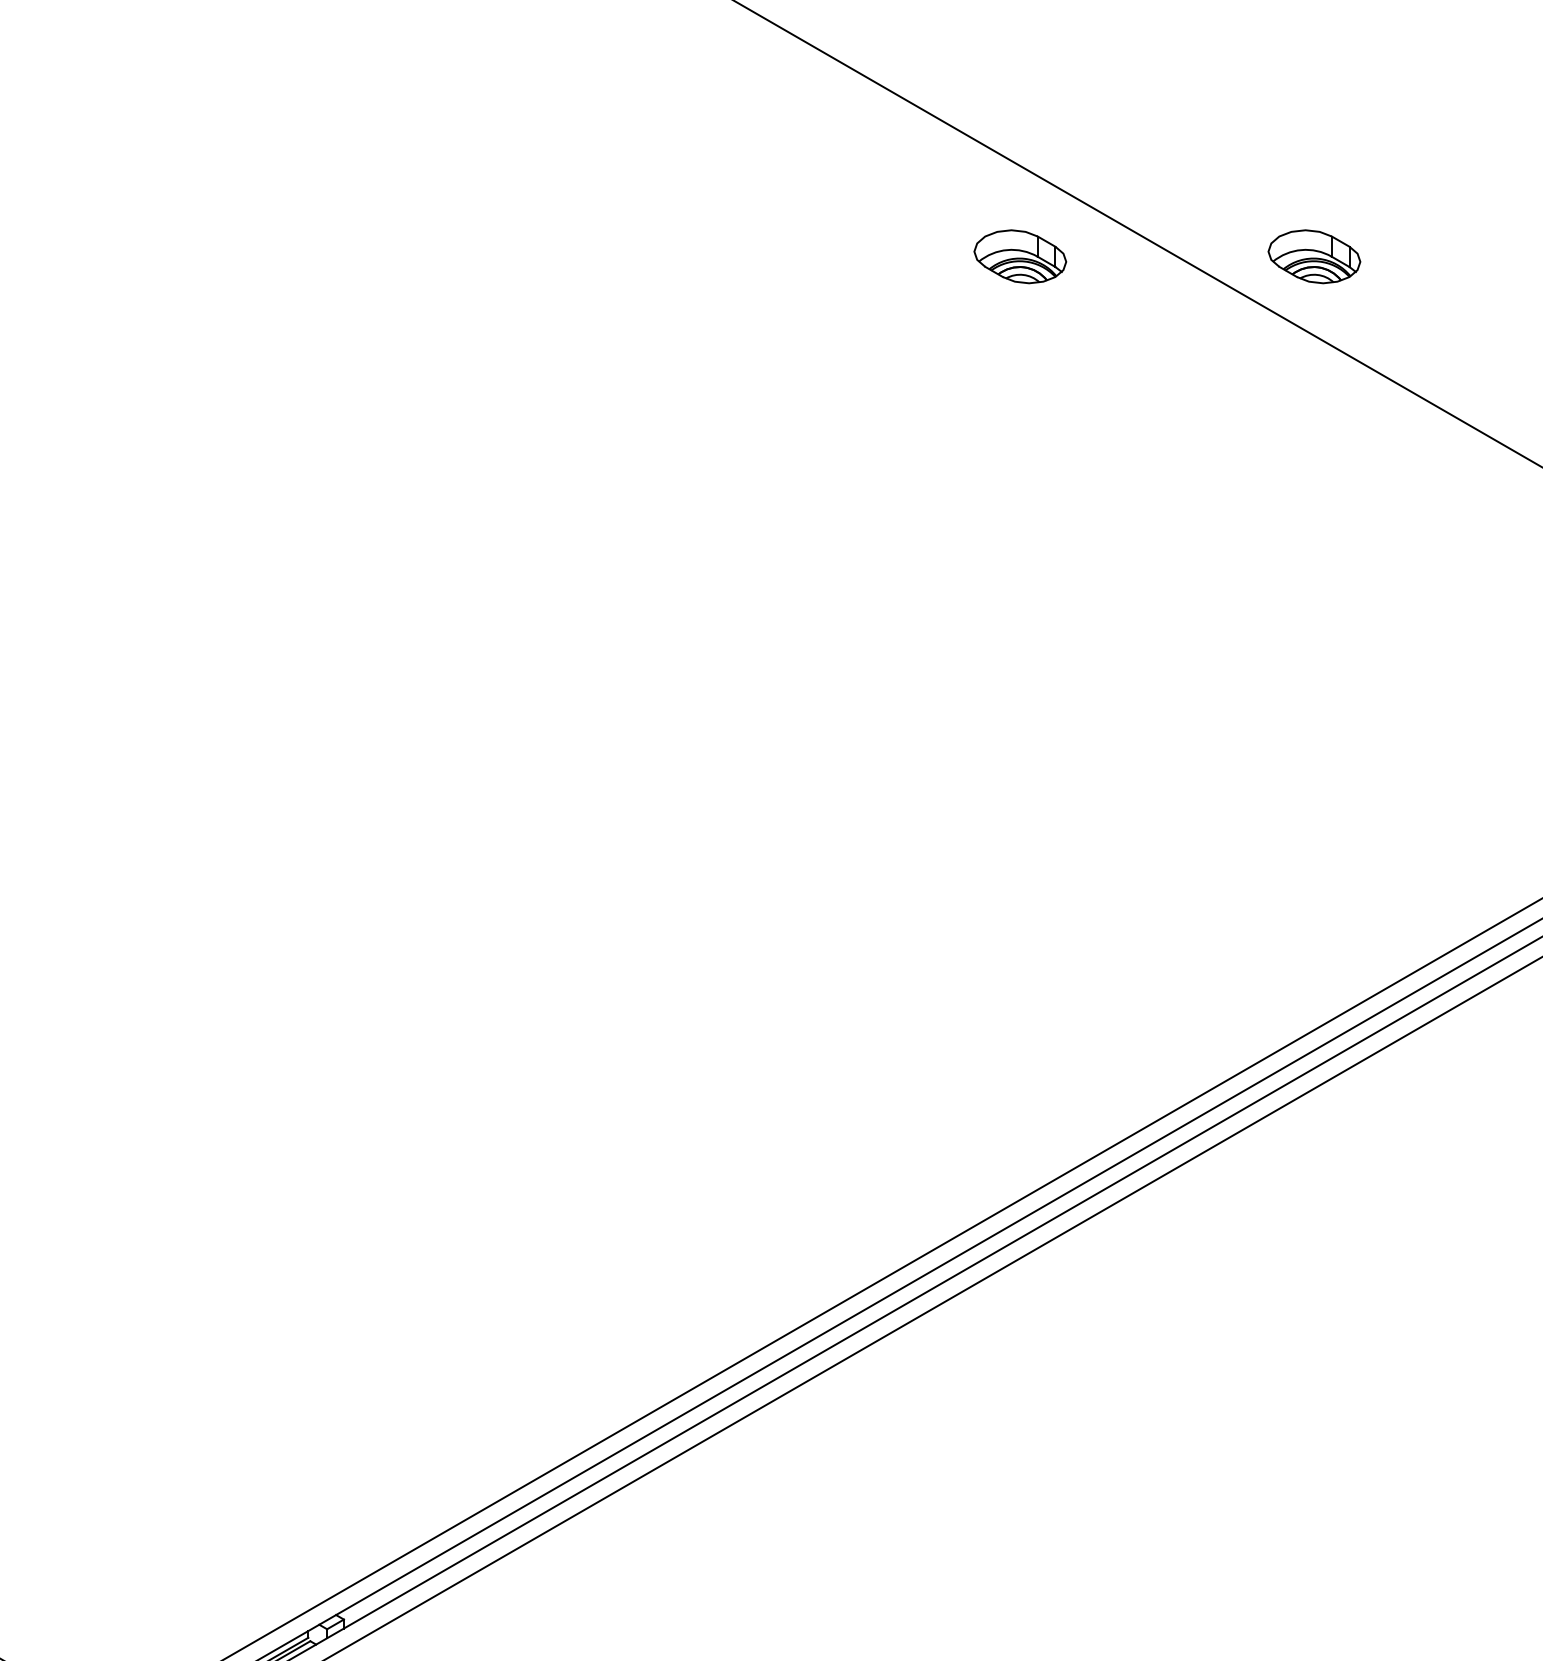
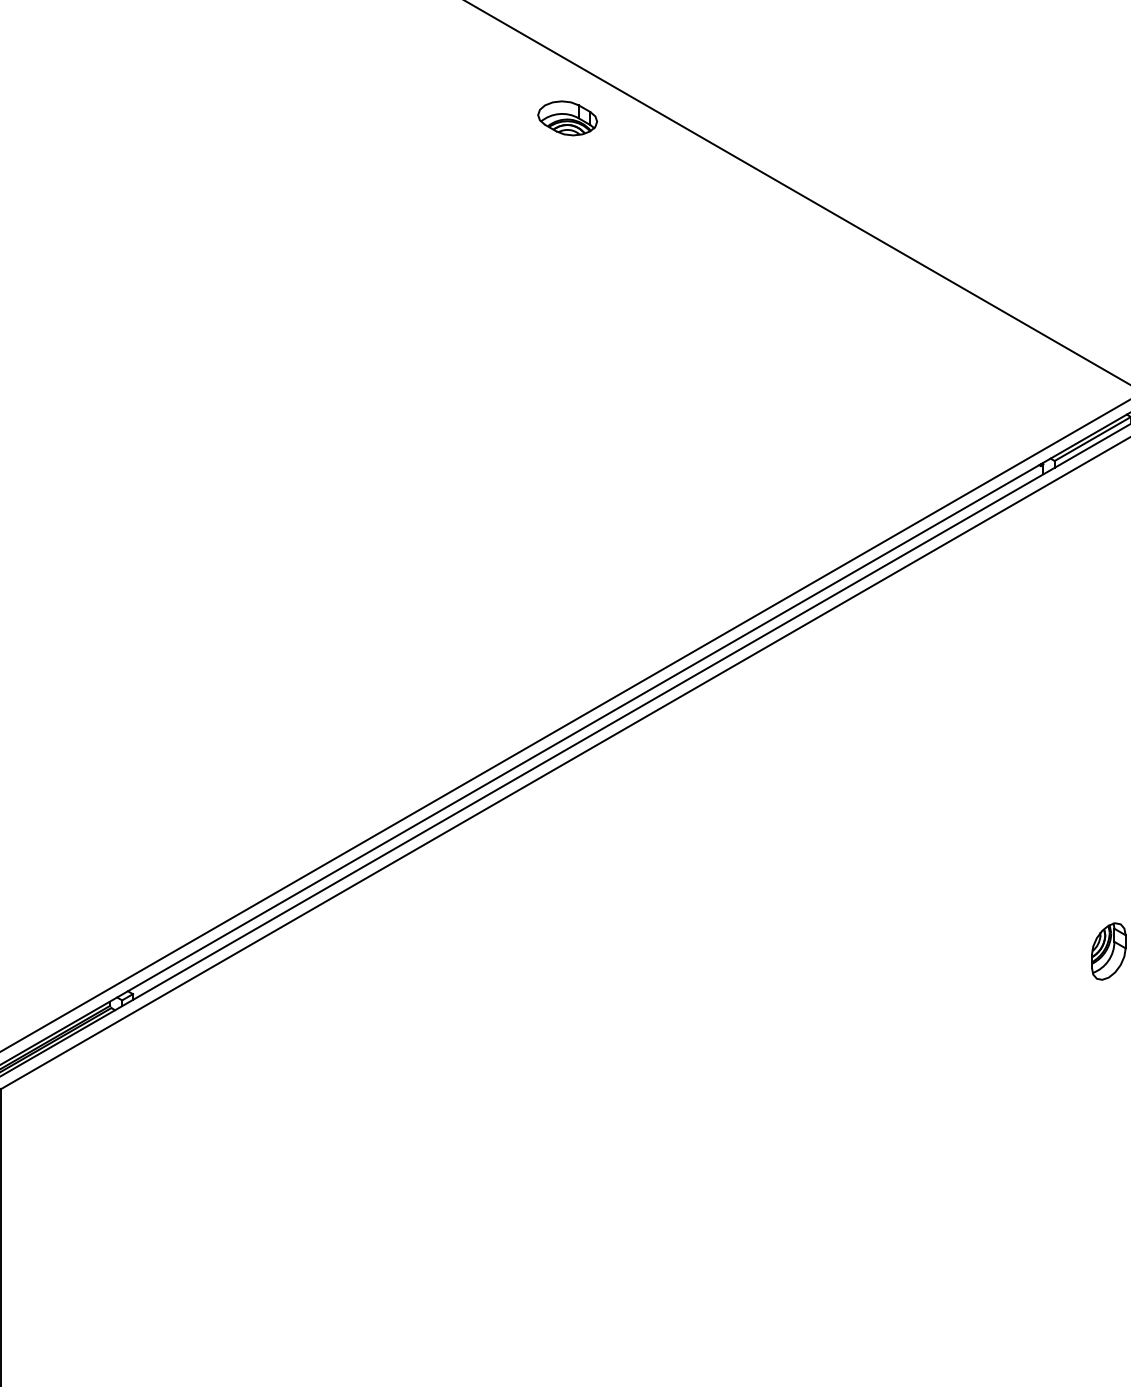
part: (1314, 256) -> (756, 118), removed

